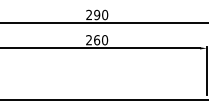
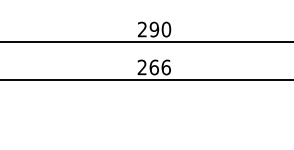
text: (105, 39) -> (166, 66), 260 -> 266

